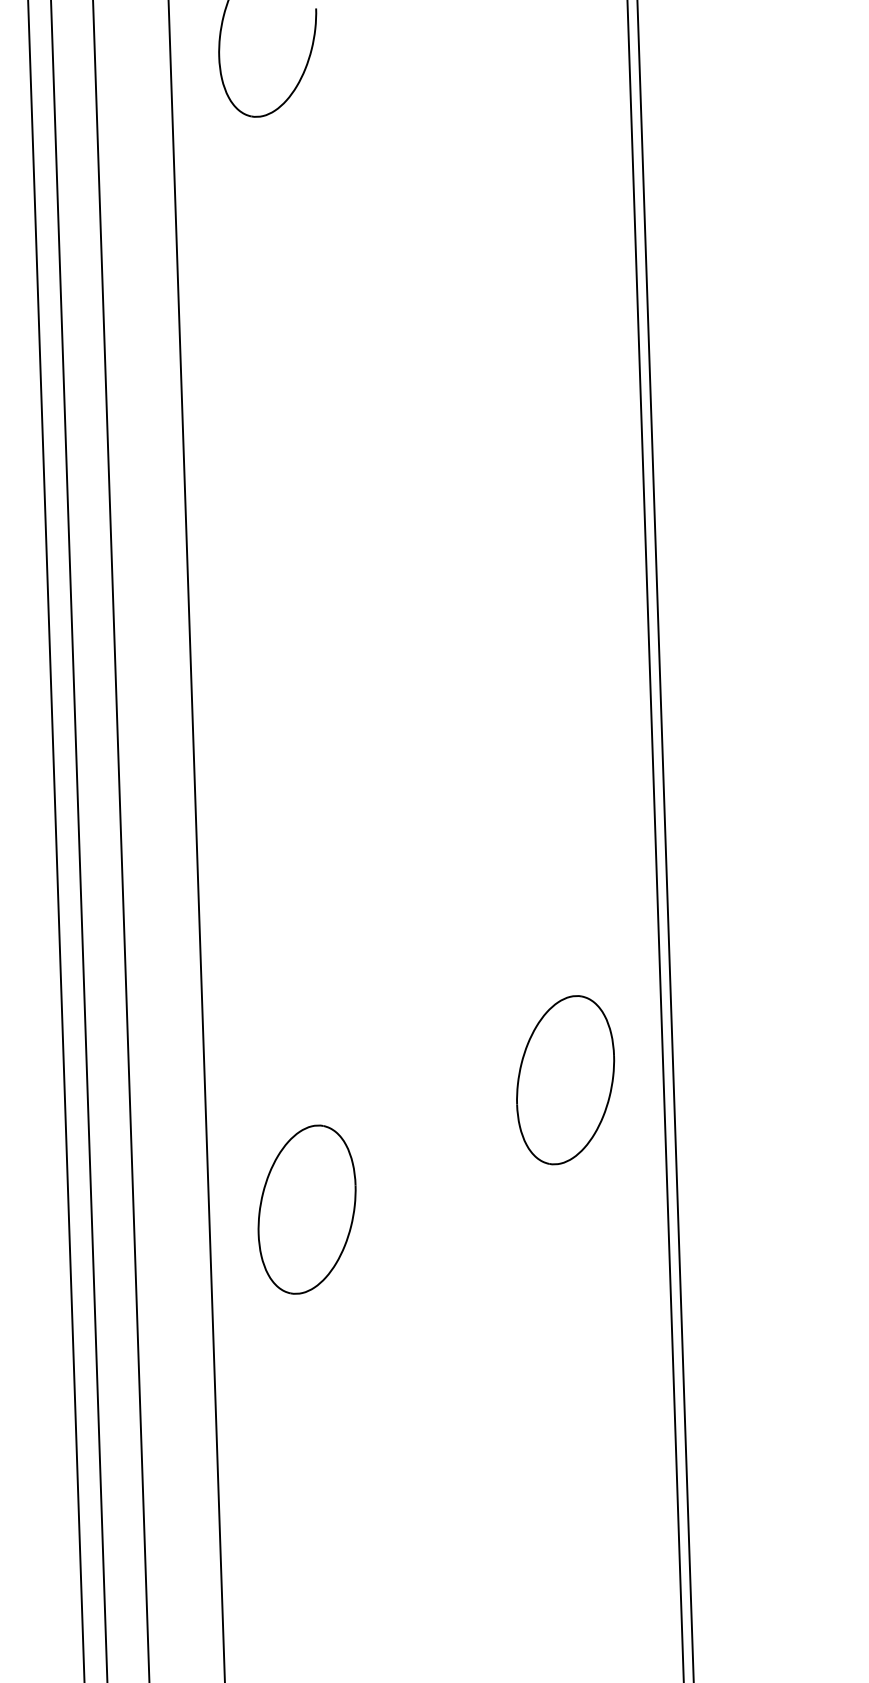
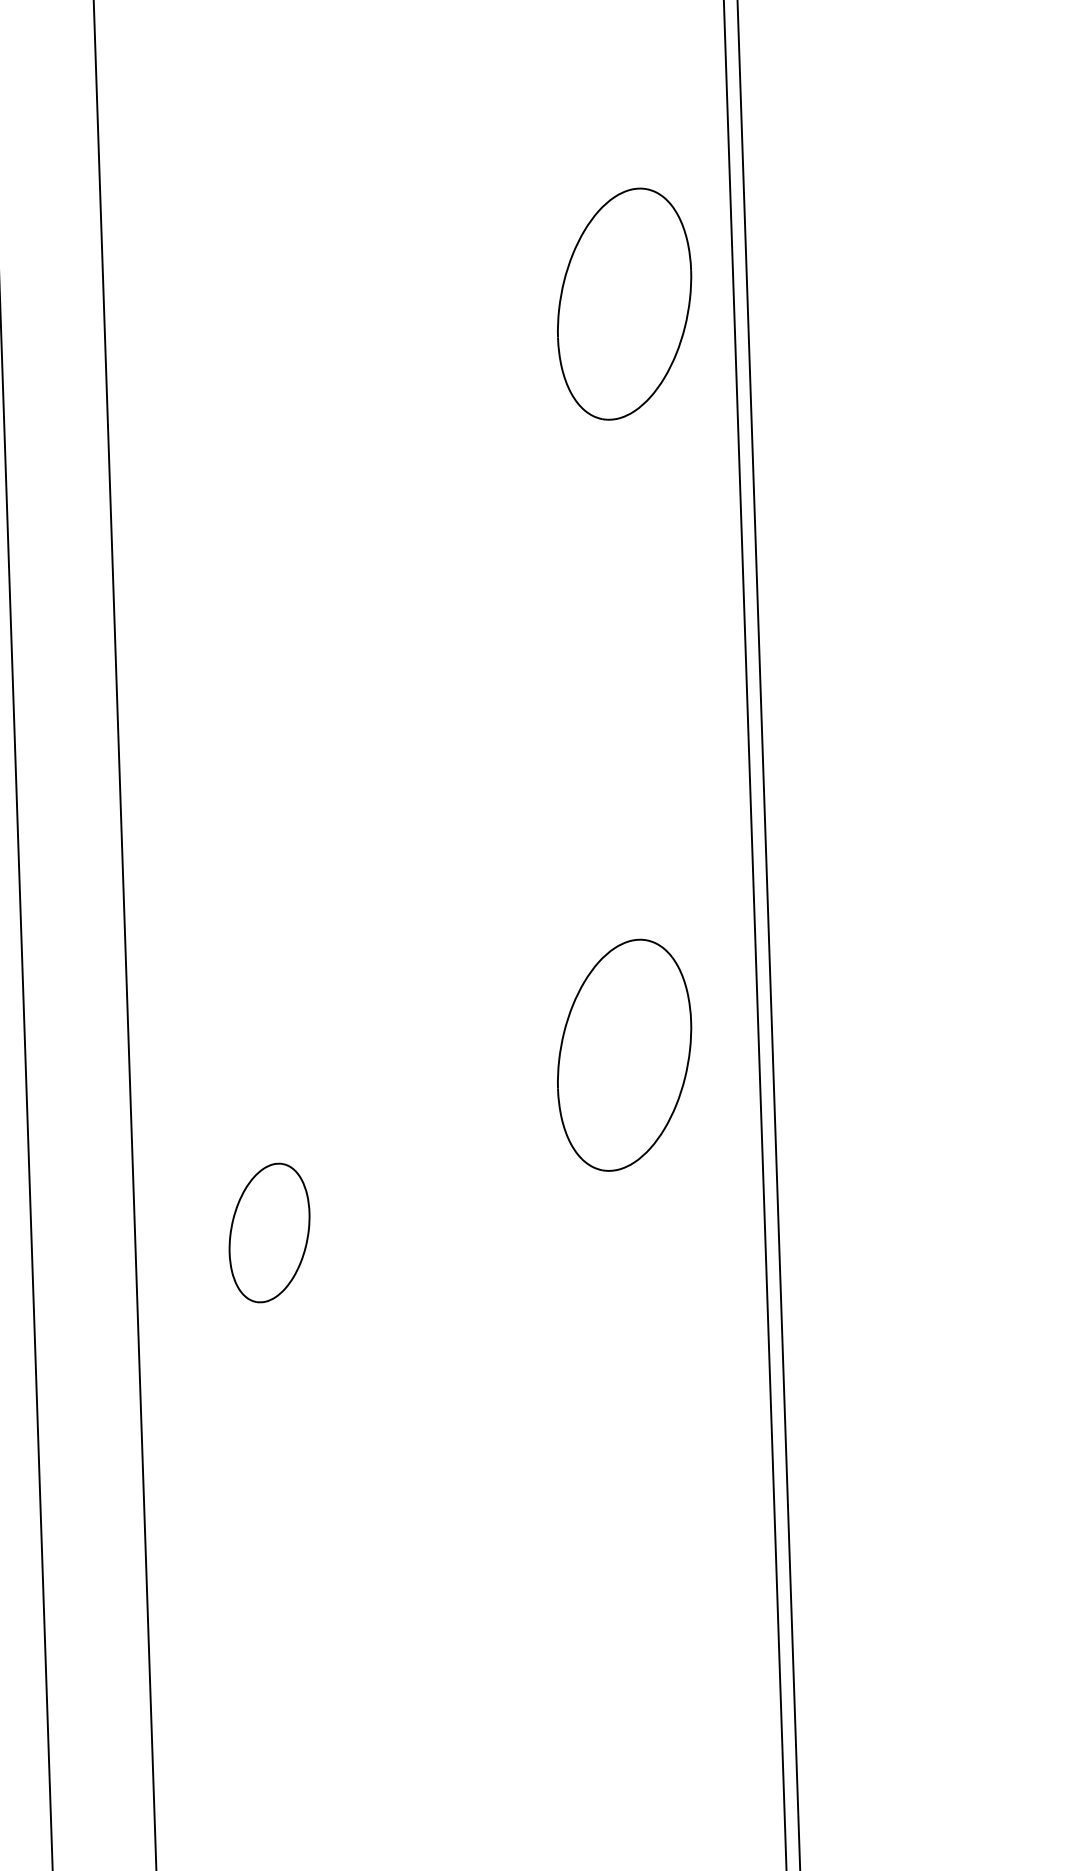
part: (565, 533) -> (624, 304), added
part: (306, 1209) -> (268, 1232), size x0.6

